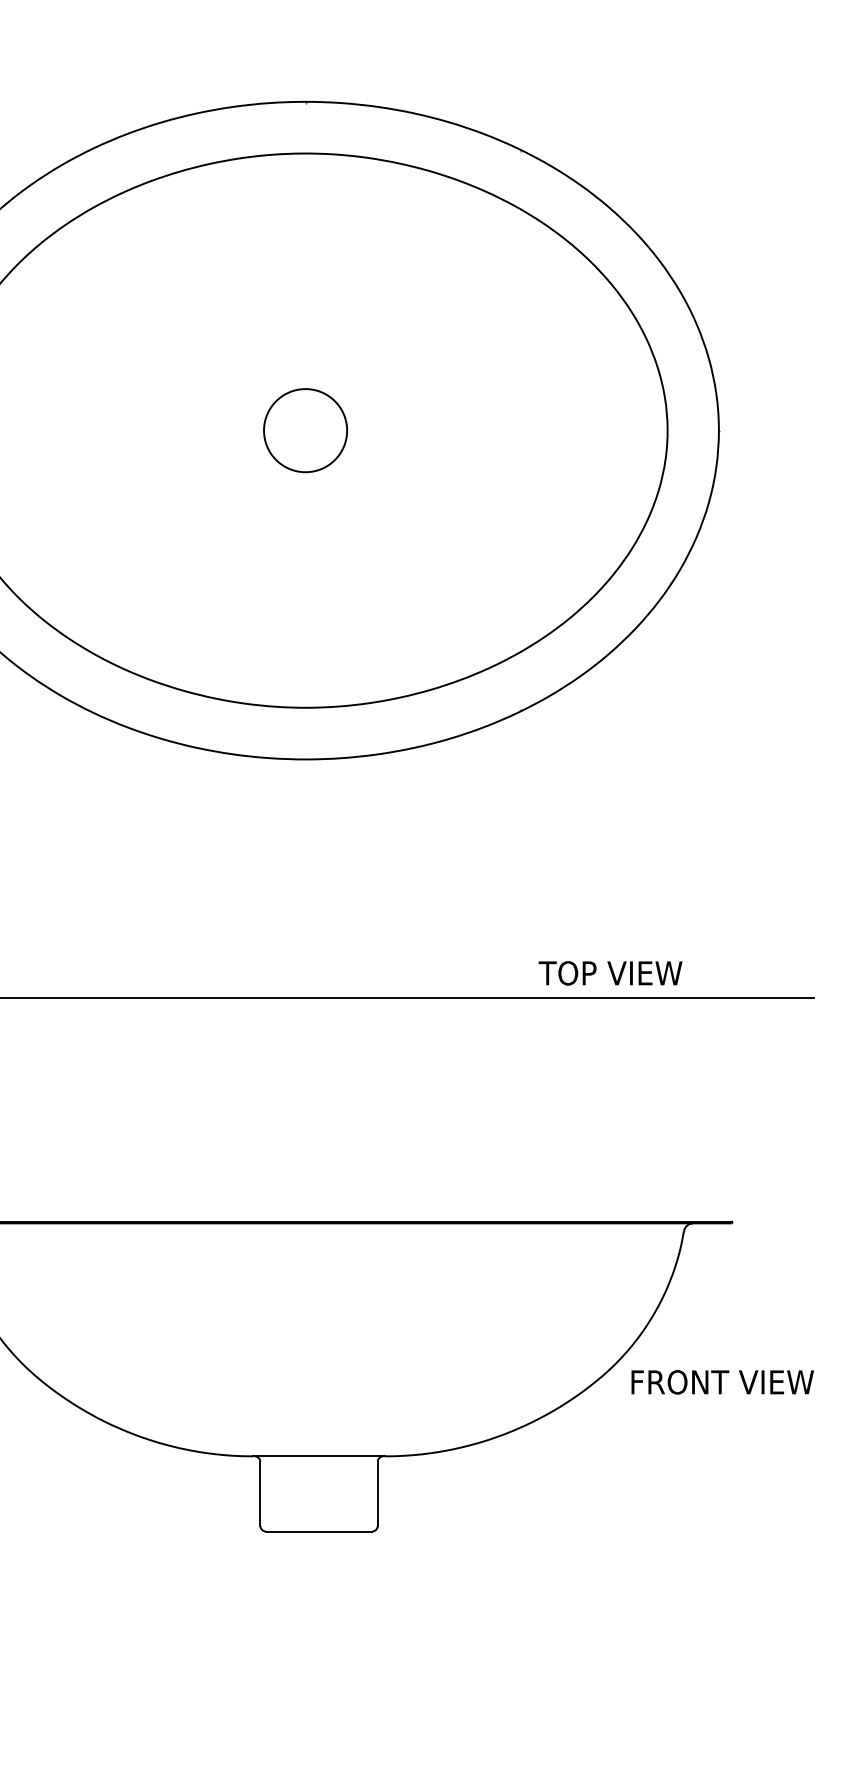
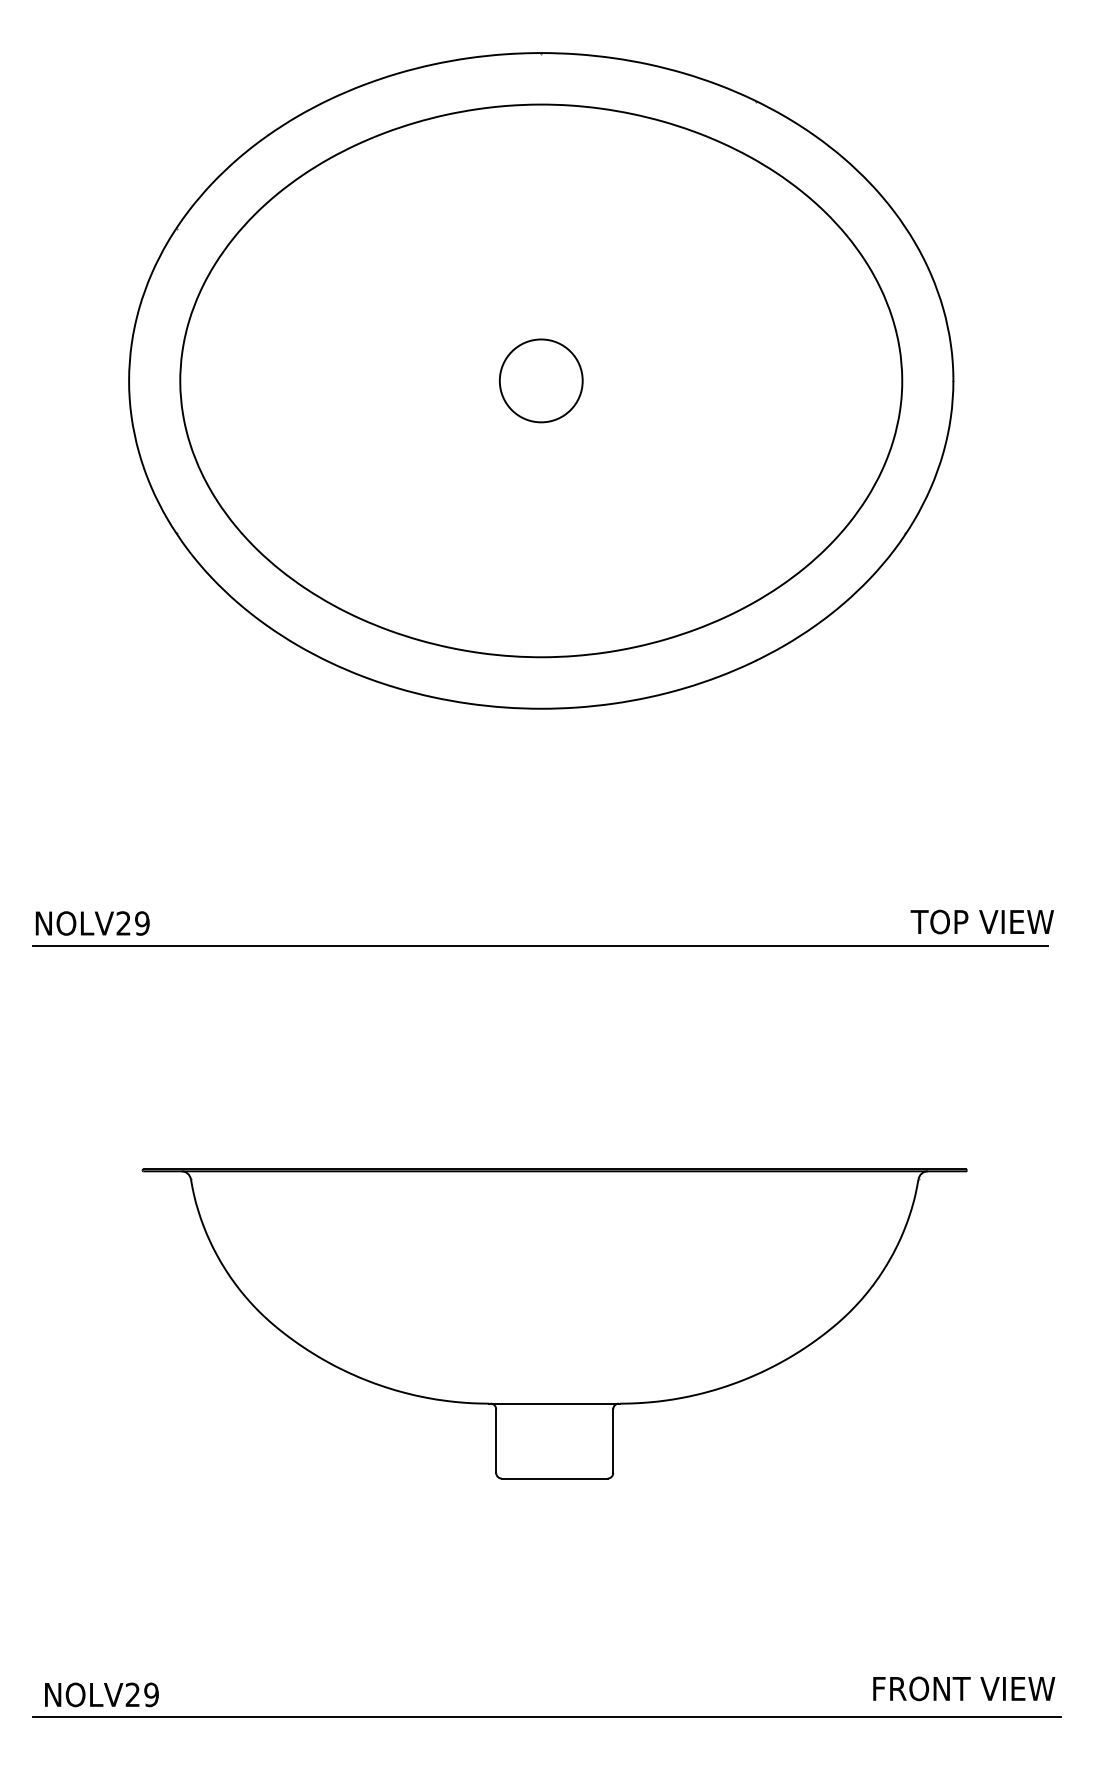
text: (609, 972) -> (981, 921), moved
text: (723, 1381) -> (964, 1688), moved

